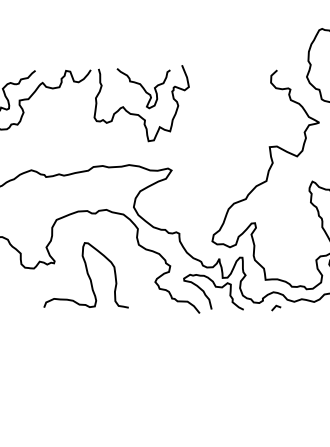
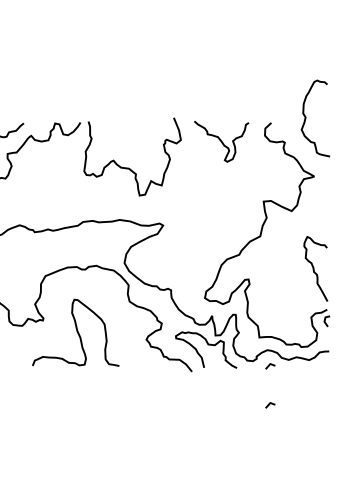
curve: (143, 88) -> (221, 141), moved
line: (276, 345) -> (270, 404), added

